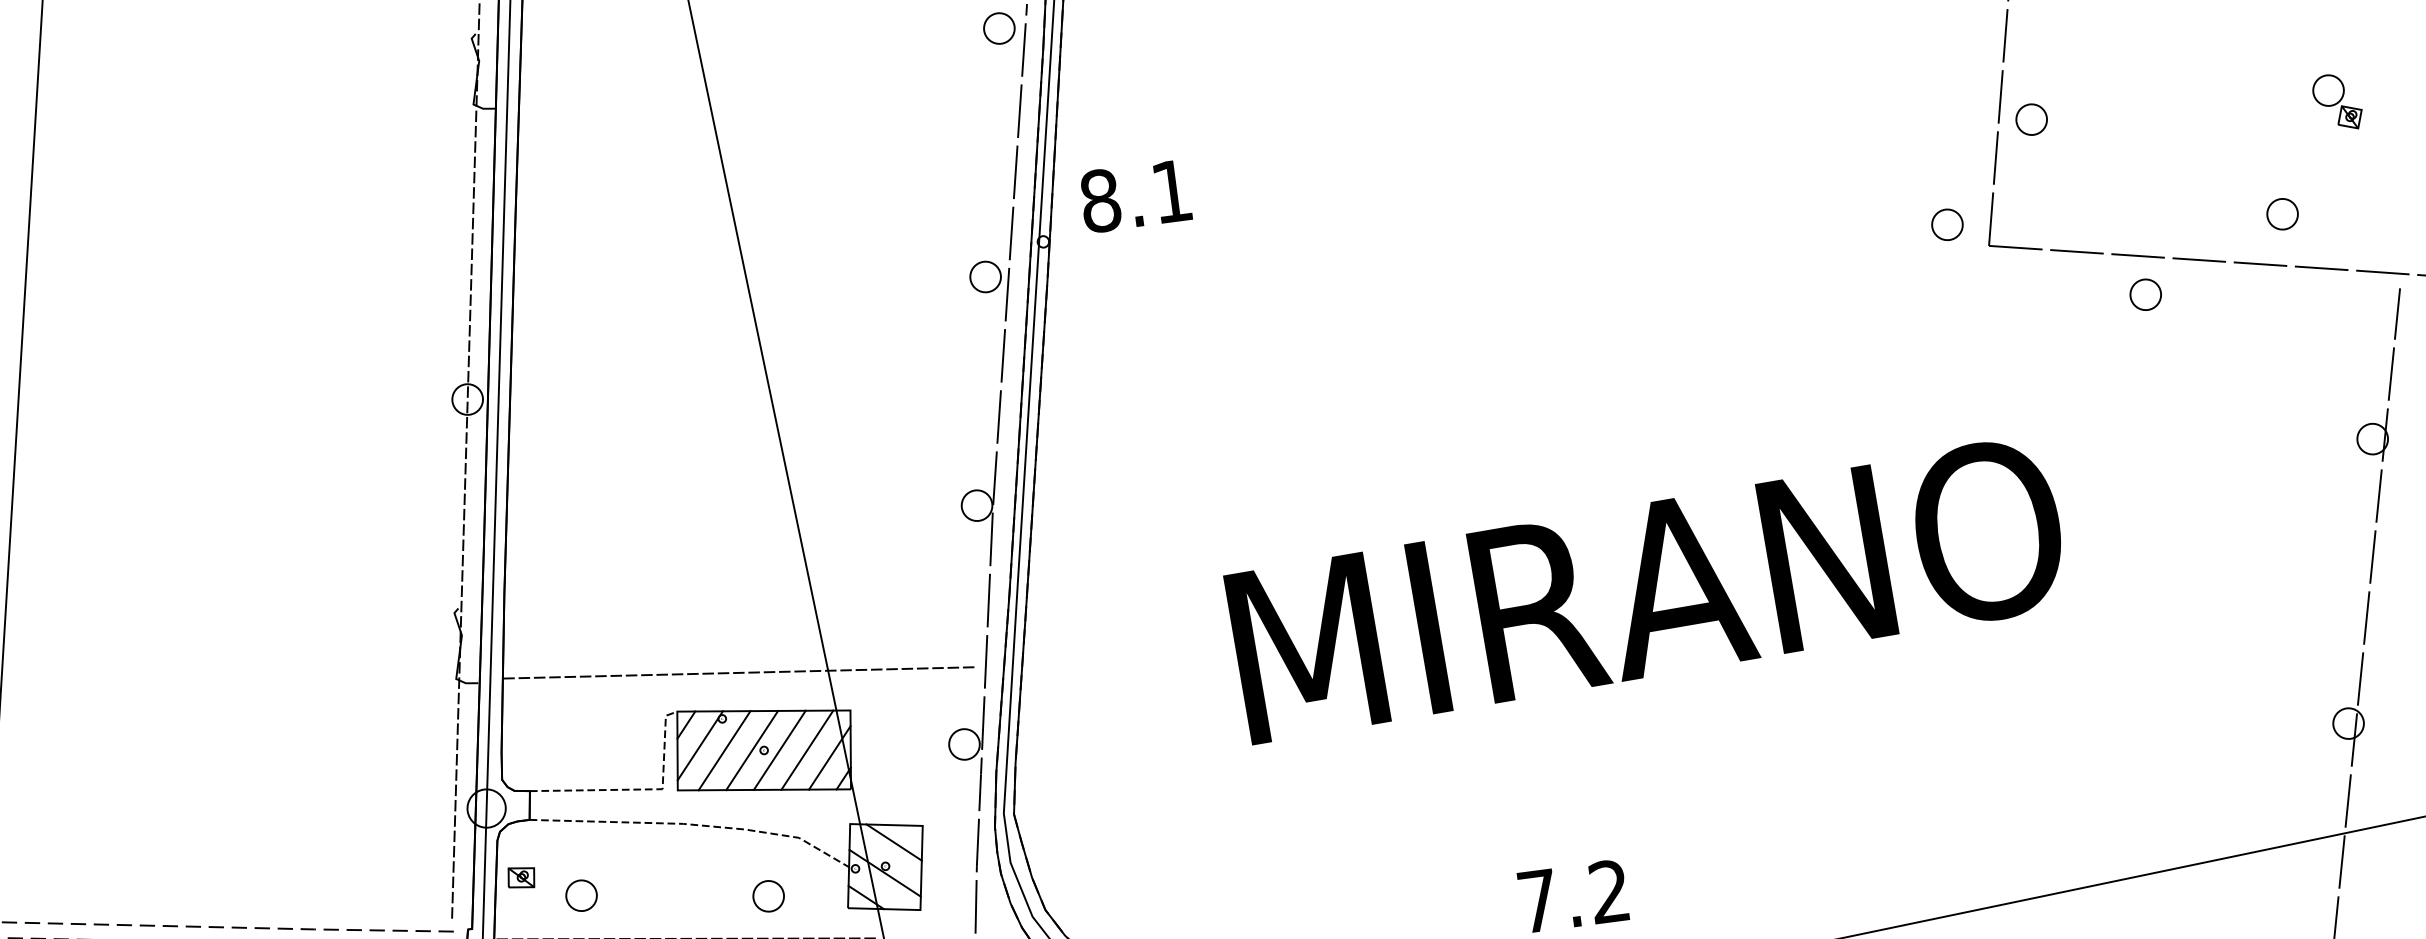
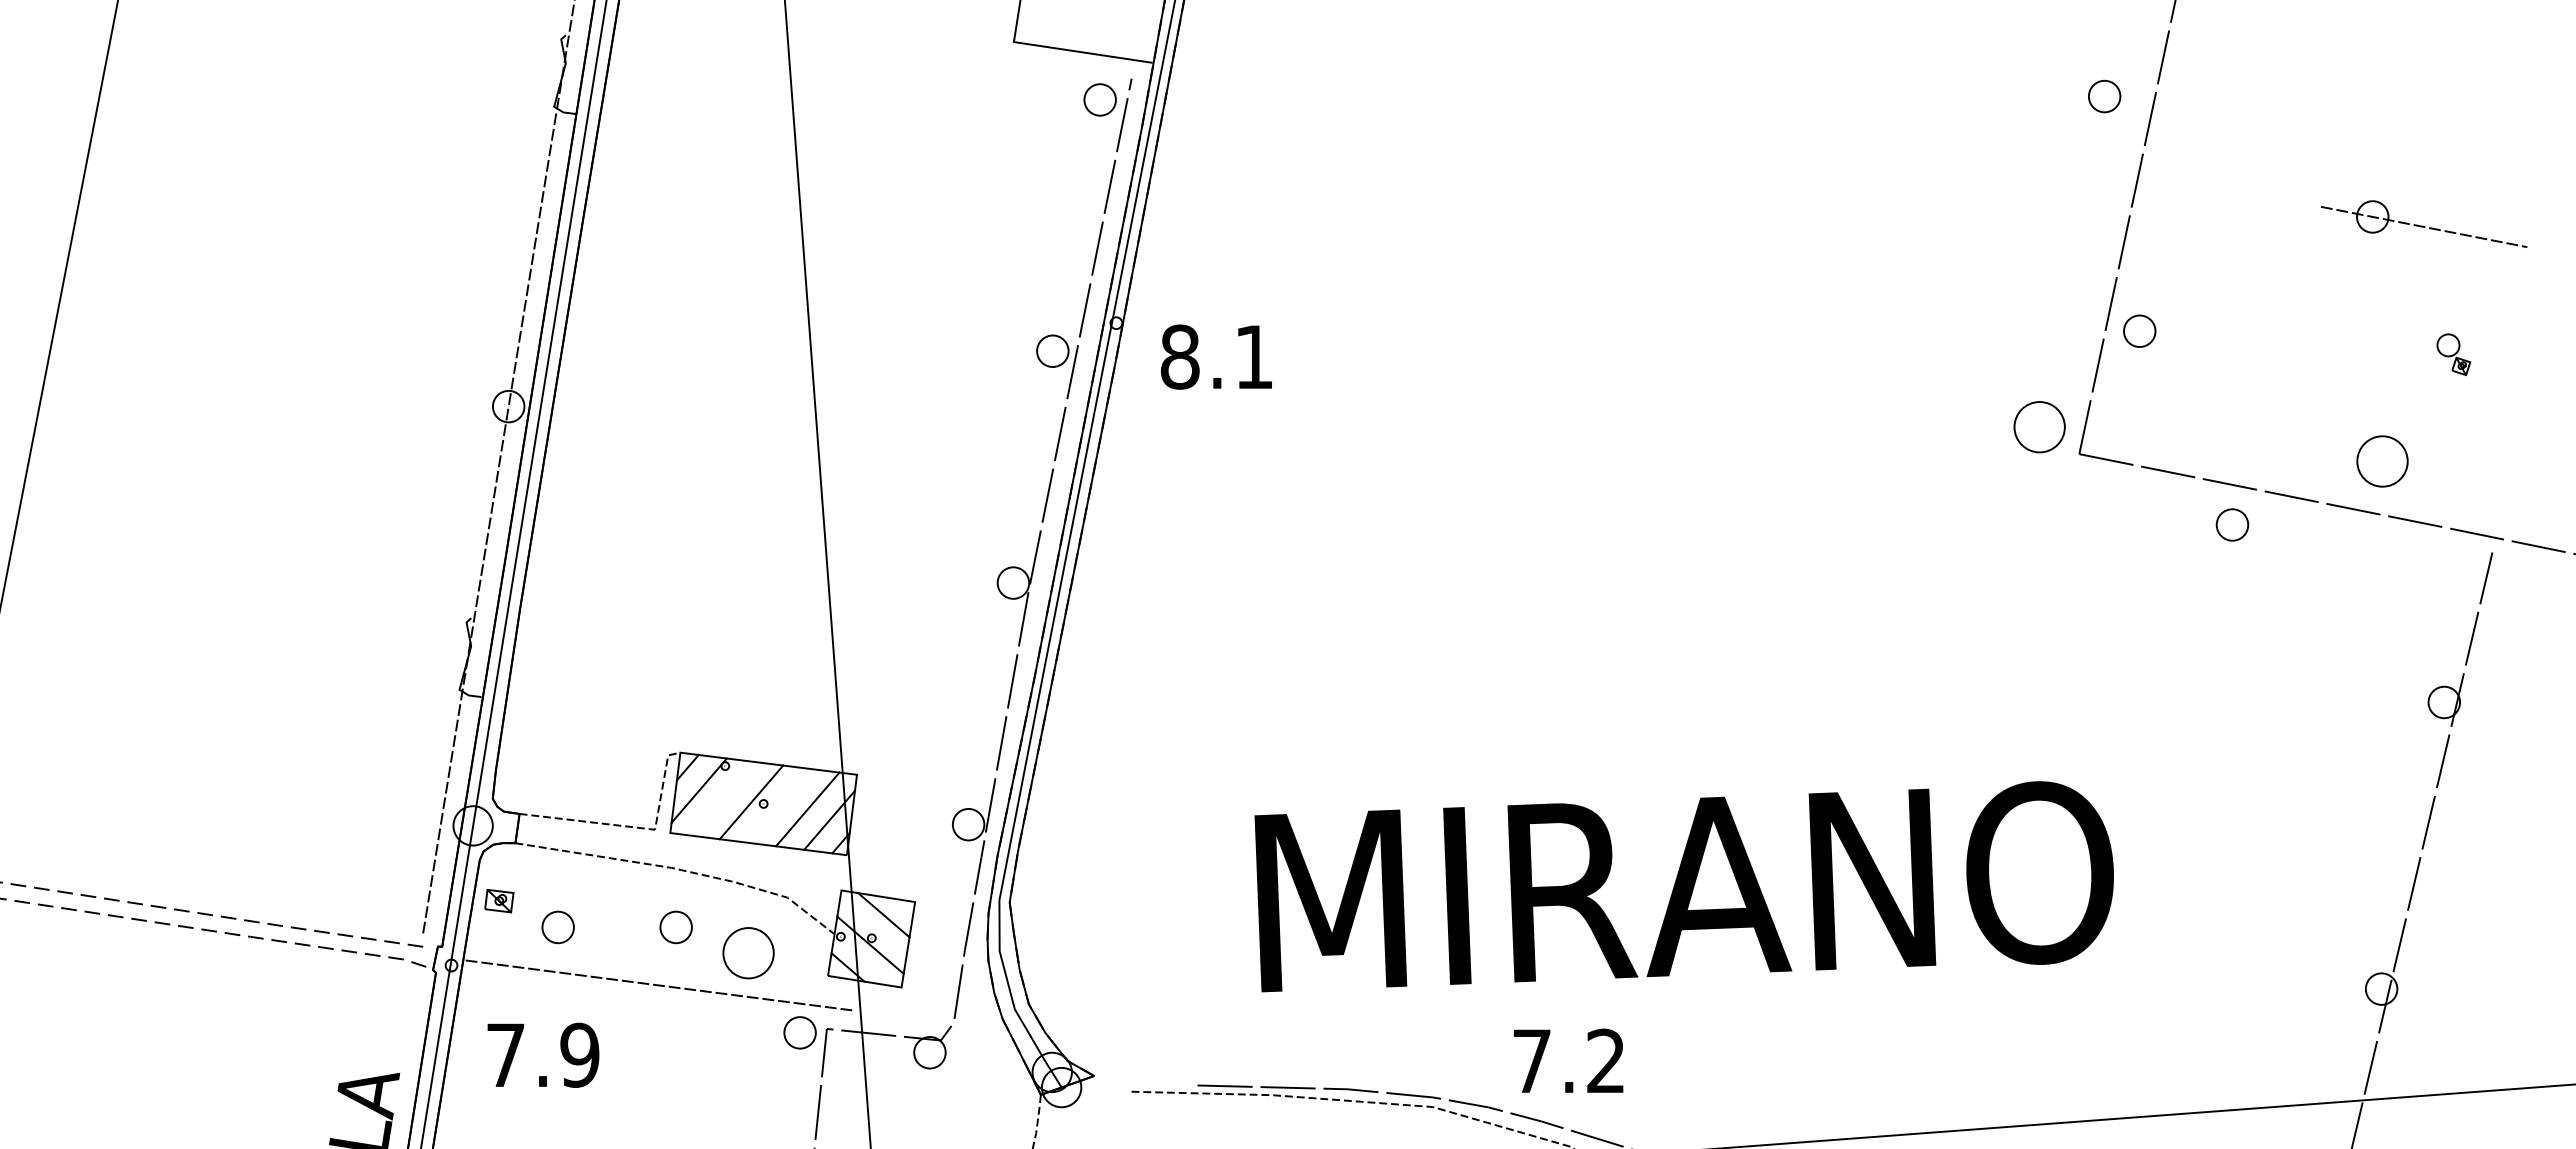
part: (2337, 102) -> (2453, 354), size x0.7
text: (1134, 195) -> (1215, 356), moved
part: (2282, 213) -> (2382, 460), size x1.6
part: (1947, 224) -> (2039, 426), size x1.6
text: (1645, 589) -> (1683, 886), moved
line: (739, 672) -> (749, 721), removed
line: (779, 749) -> (779, 805), removed
line: (724, 750) -> (723, 798), removed
part: (694, 880) -> (675, 927), added
part: (768, 895) -> (748, 952), size x1.6

